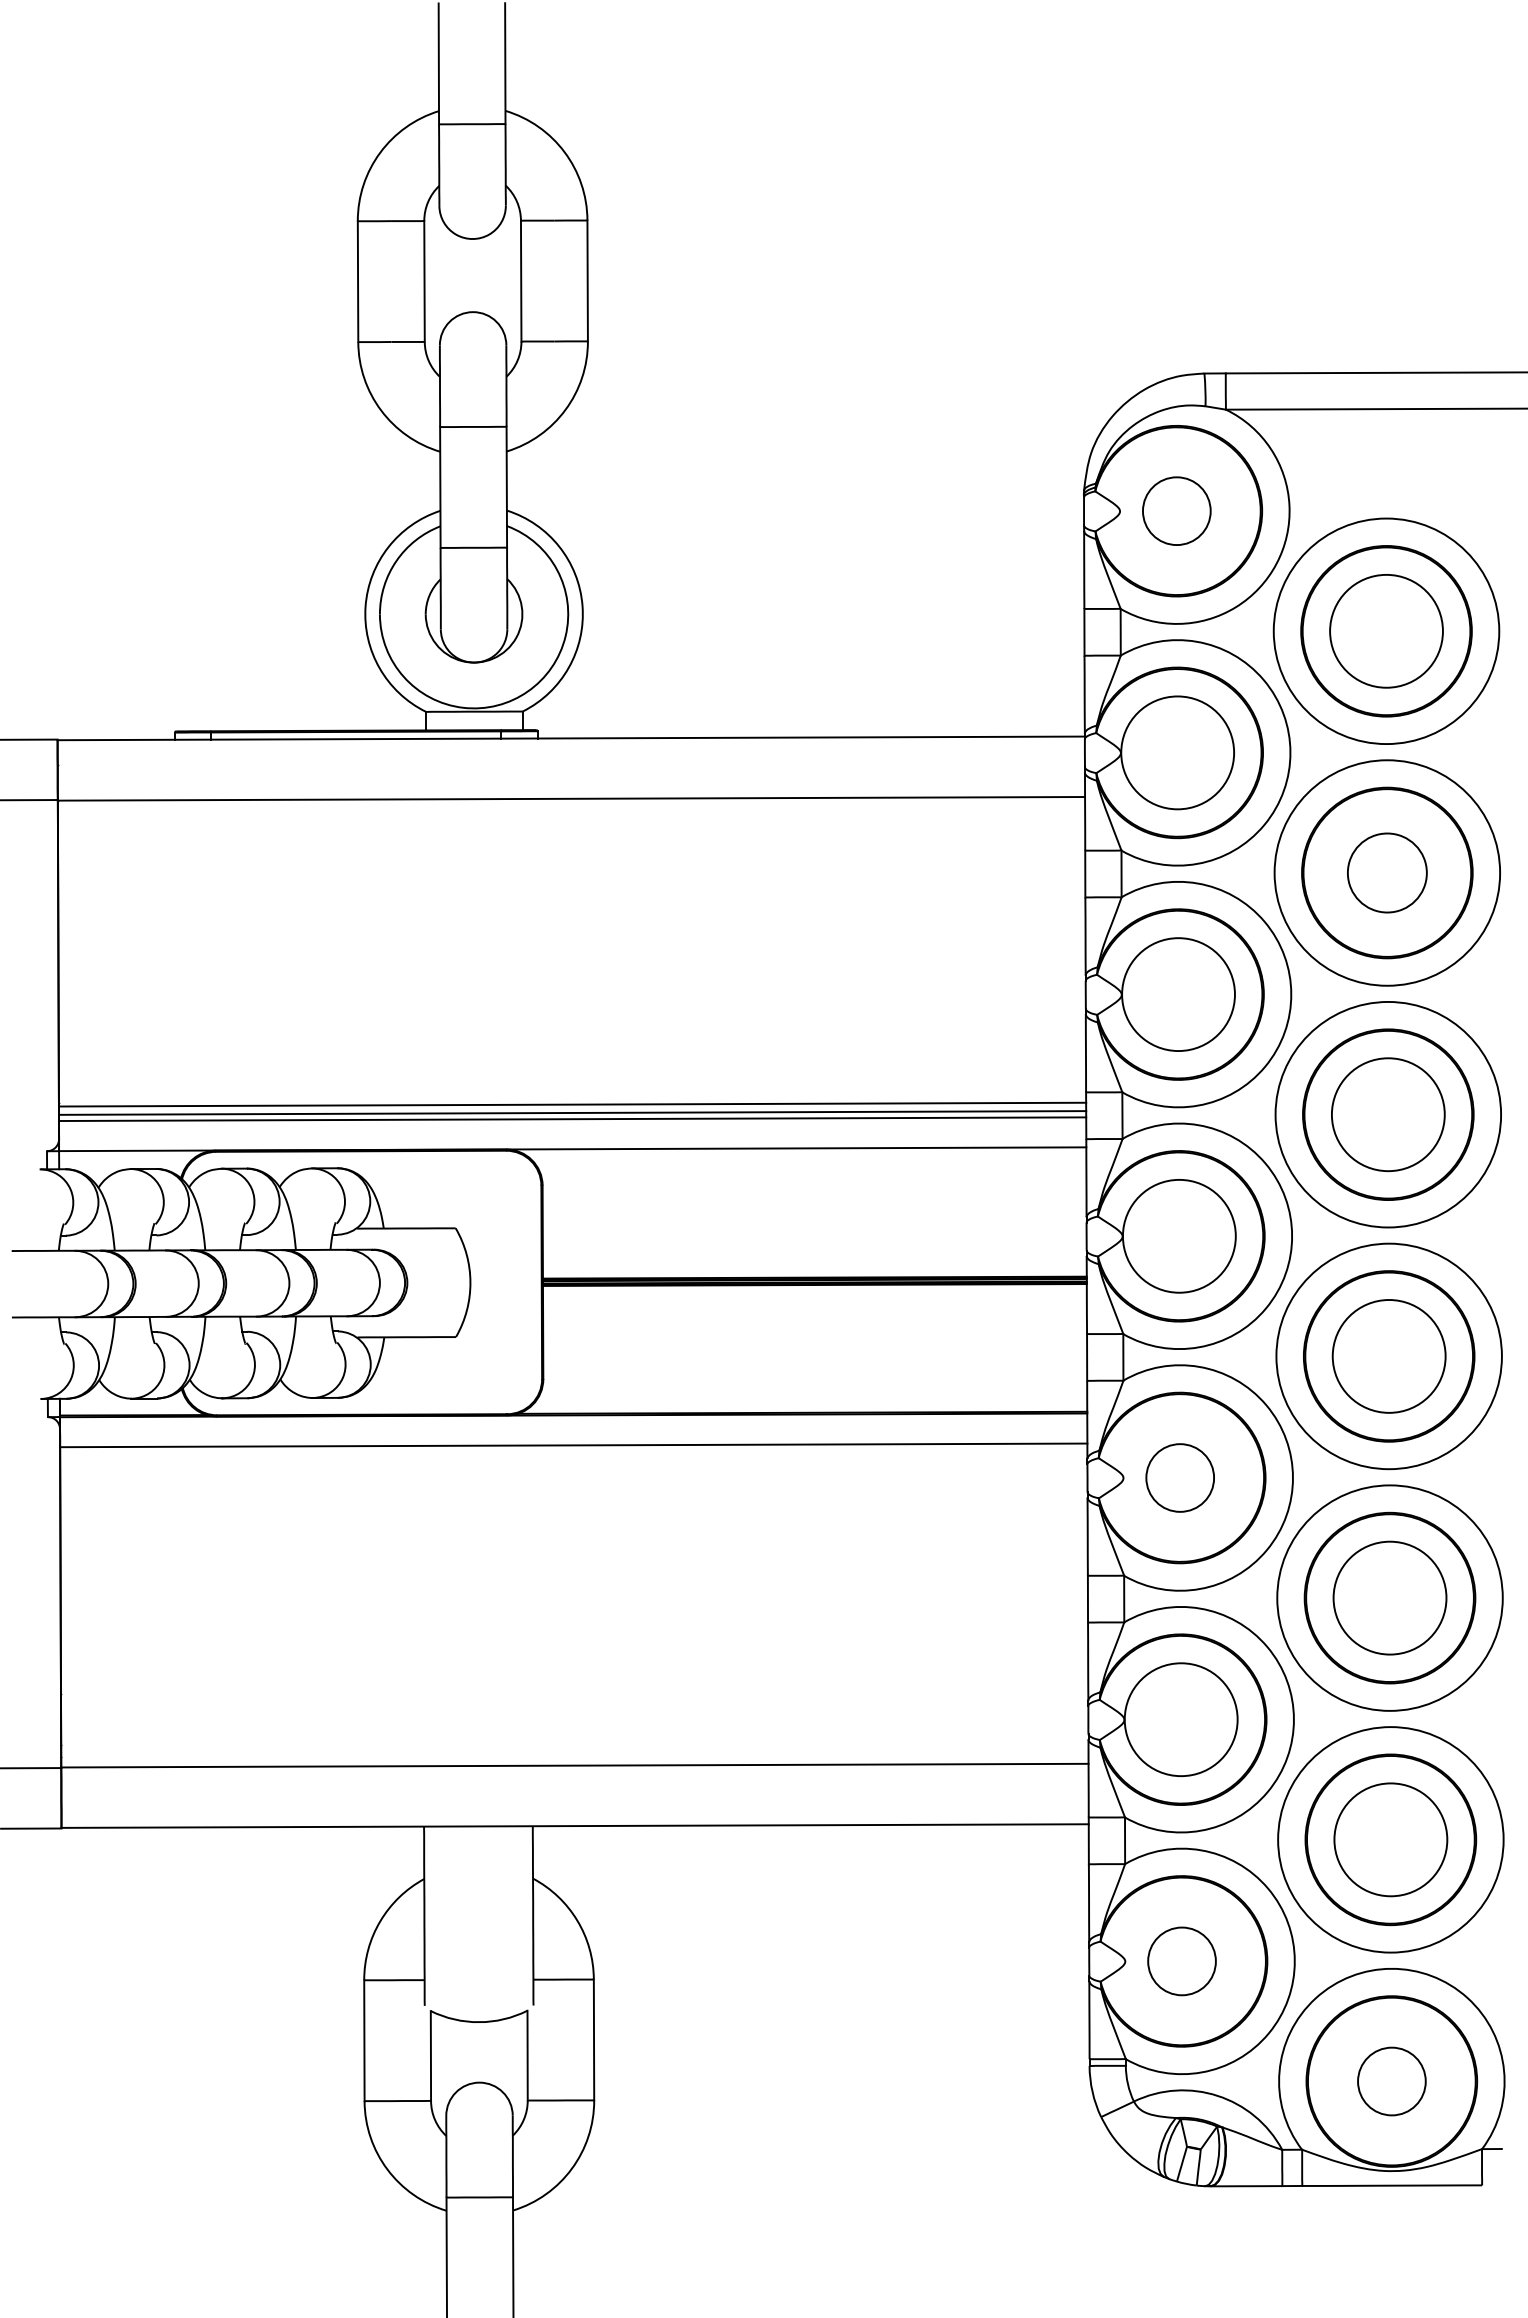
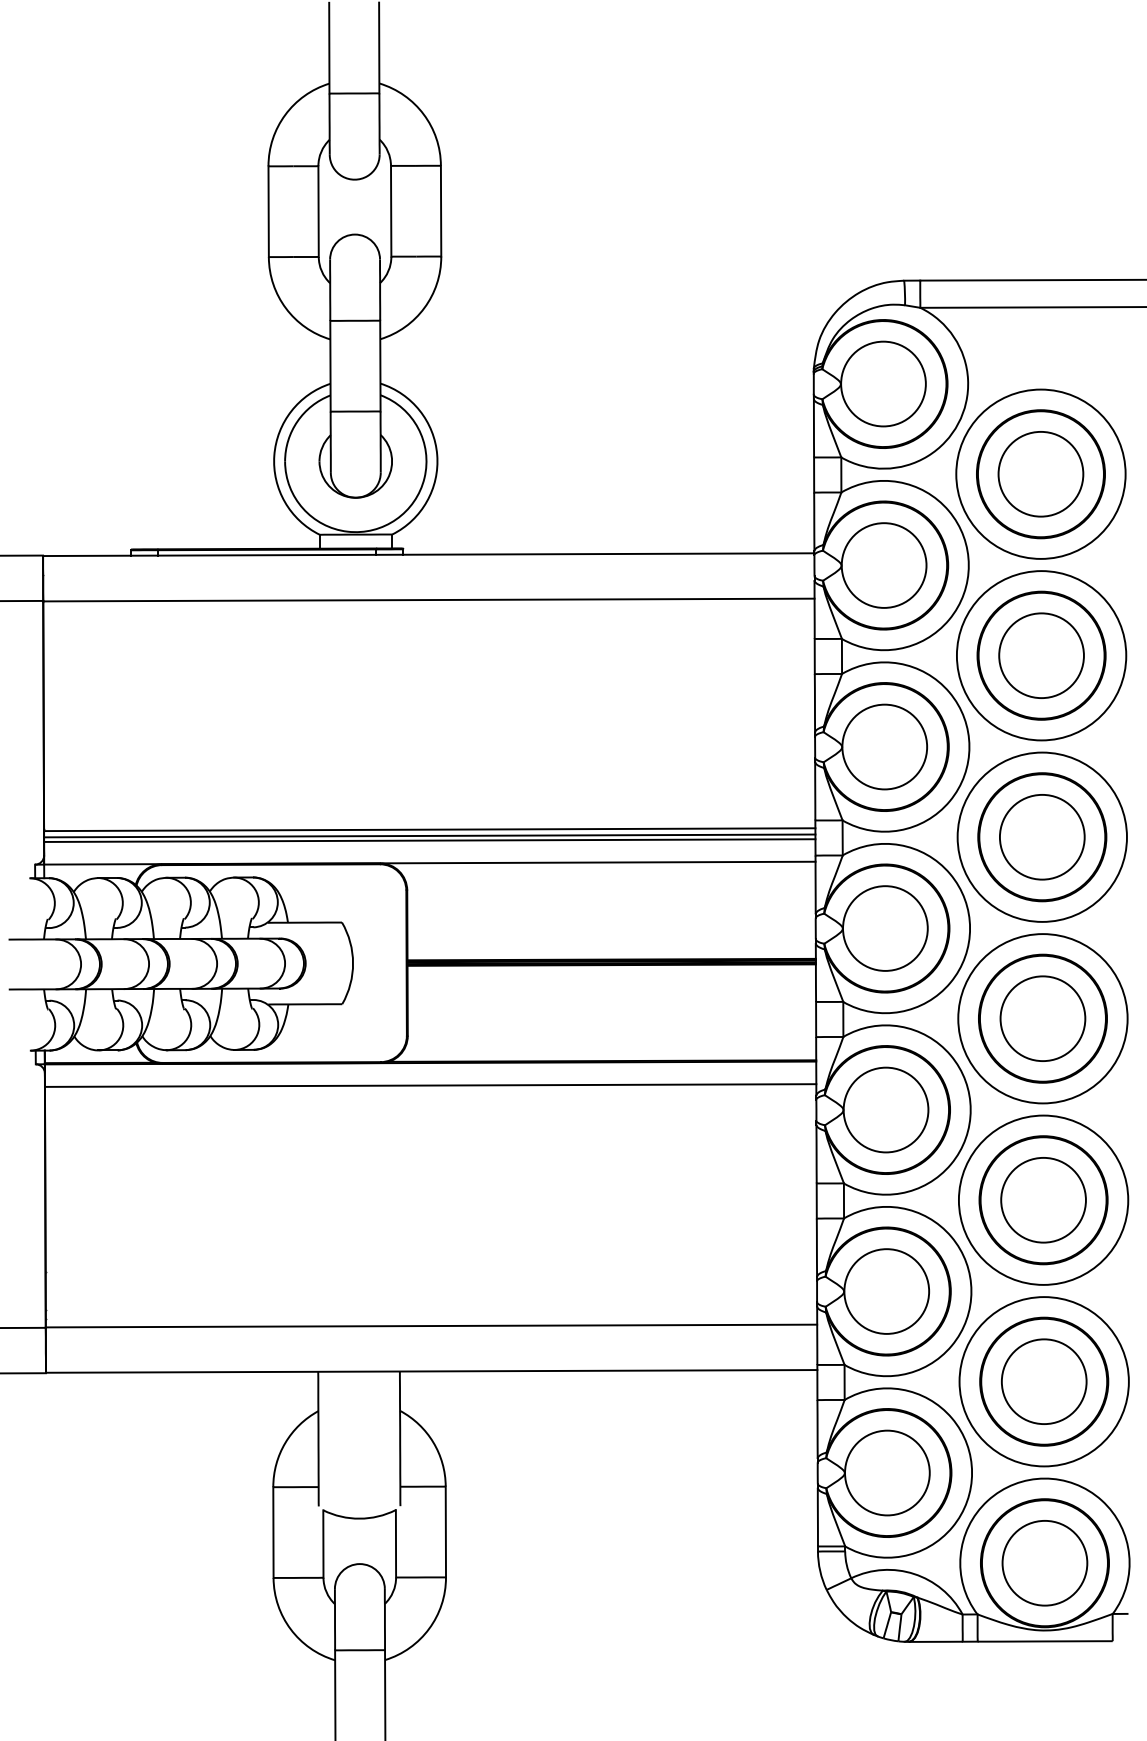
circle: (1176, 510) -> (883, 383), size x1.67
circle: (1386, 872) -> (1040, 655), size x1.43
circle: (1179, 1477) -> (885, 1109), size x1.67
circle: (1181, 1960) -> (887, 1472), size x1.67
circle: (1391, 2081) -> (1044, 1563), size x1.67

